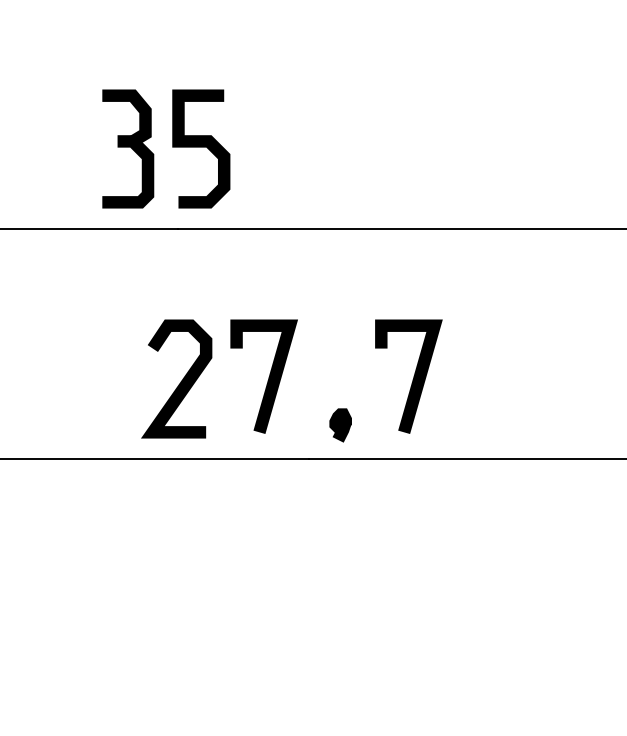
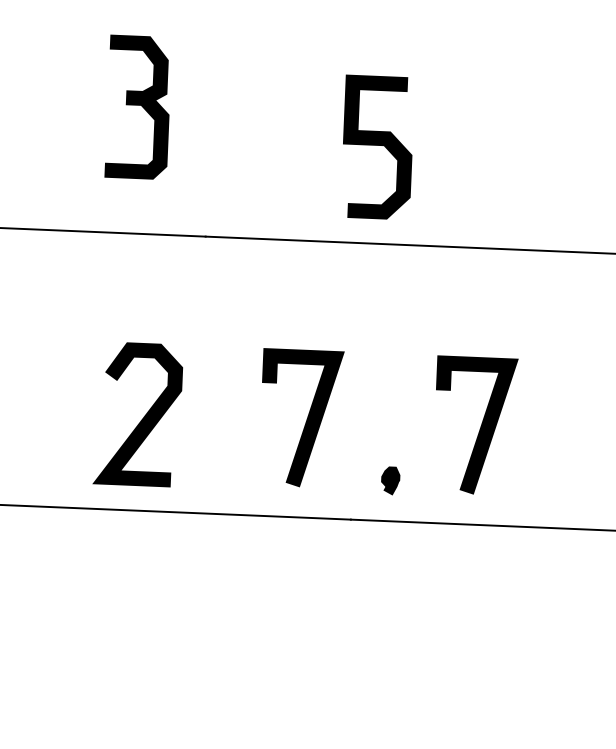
curve: (201, 147) -> (378, 145), moved
part: (128, 148) -> (138, 106), moved
curve: (180, 381) -> (142, 417), moved
part: (340, 425) -> (390, 480), size x0.7

